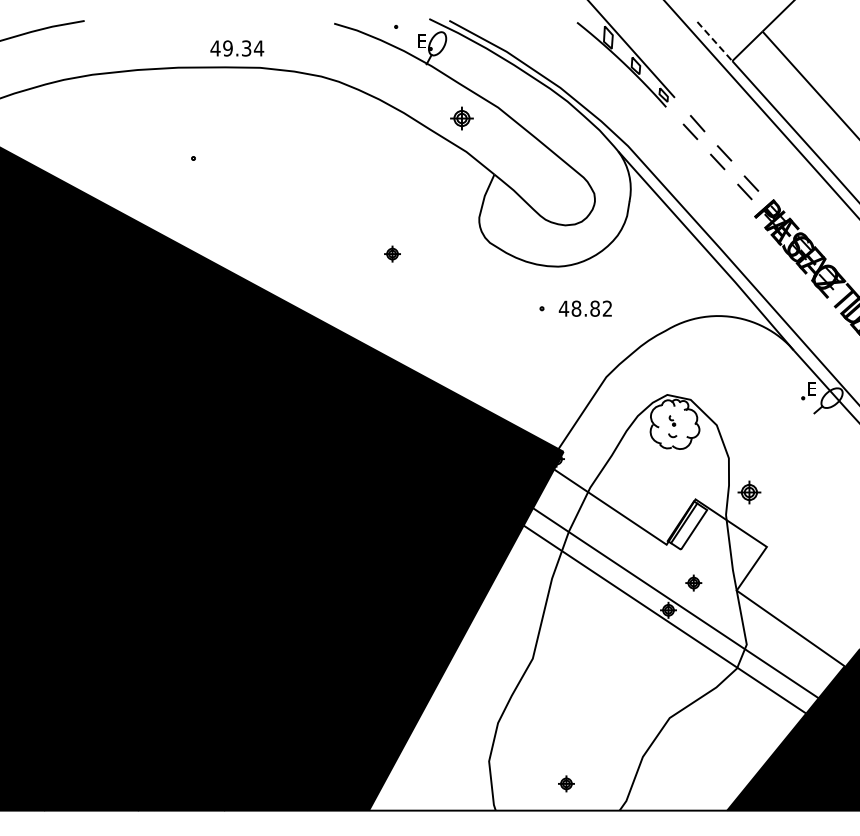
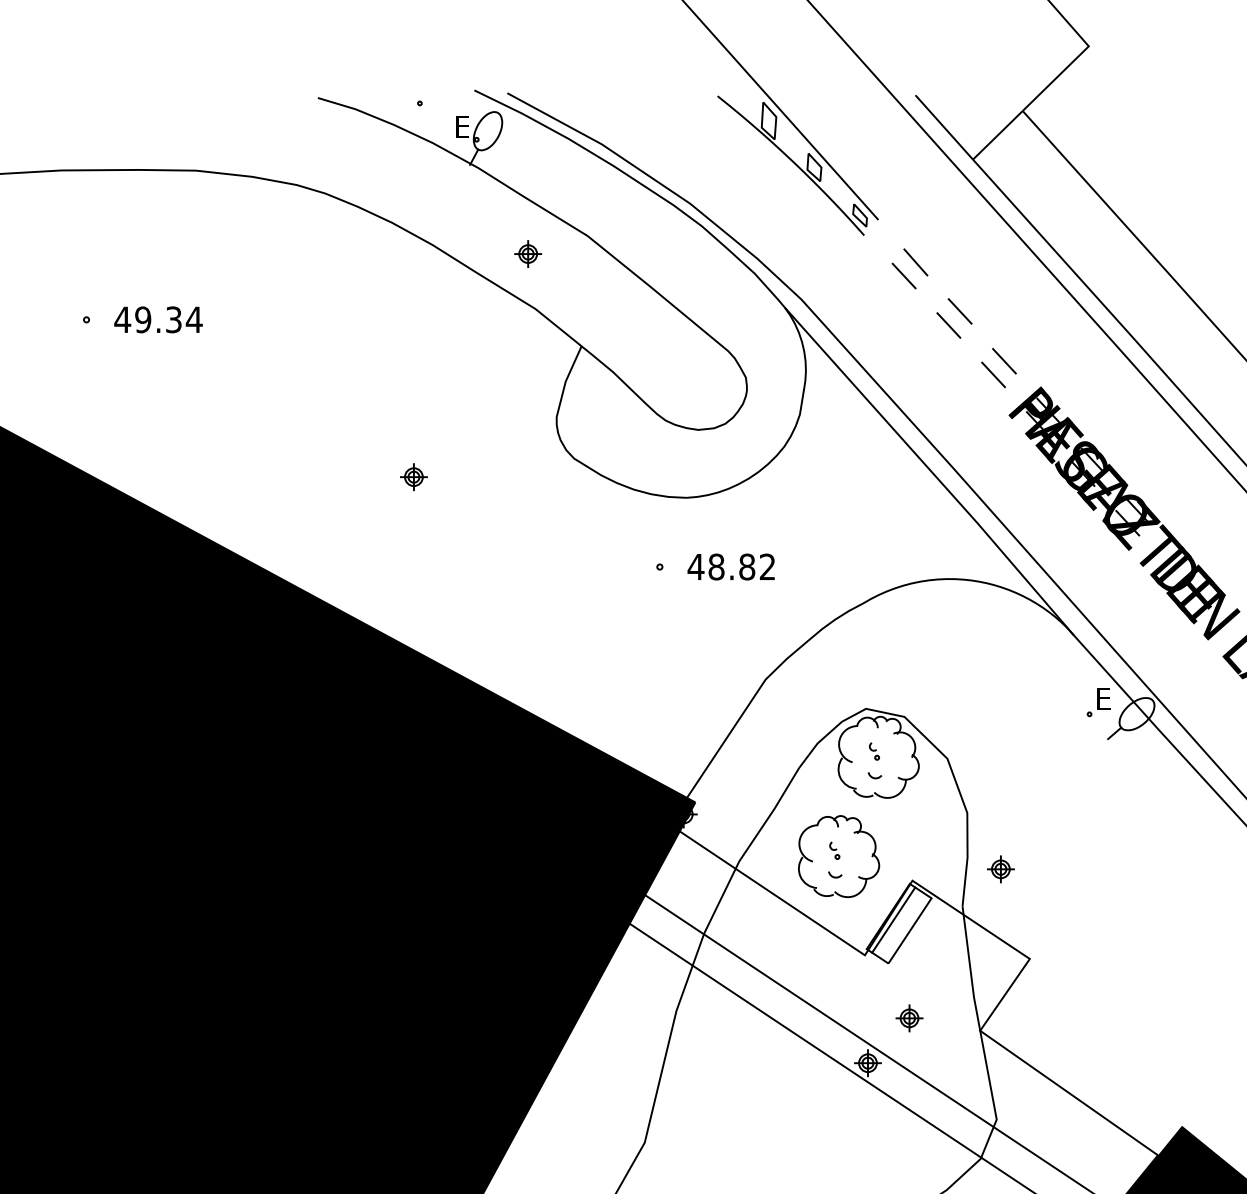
line: (715, 41) -> (945, 127), dashed -> solid
text: (237, 48) -> (158, 319), moved
part: (461, 118) -> (527, 254), size x0.71
part: (650, 484) -> (838, 856), added
part: (748, 492) -> (999, 869), size x0.71

